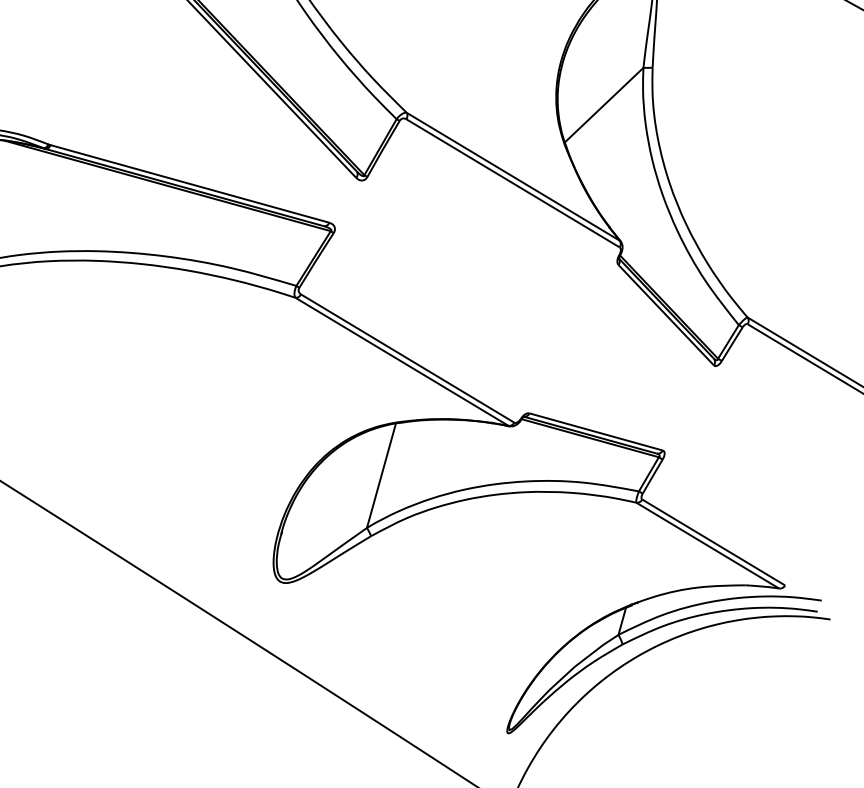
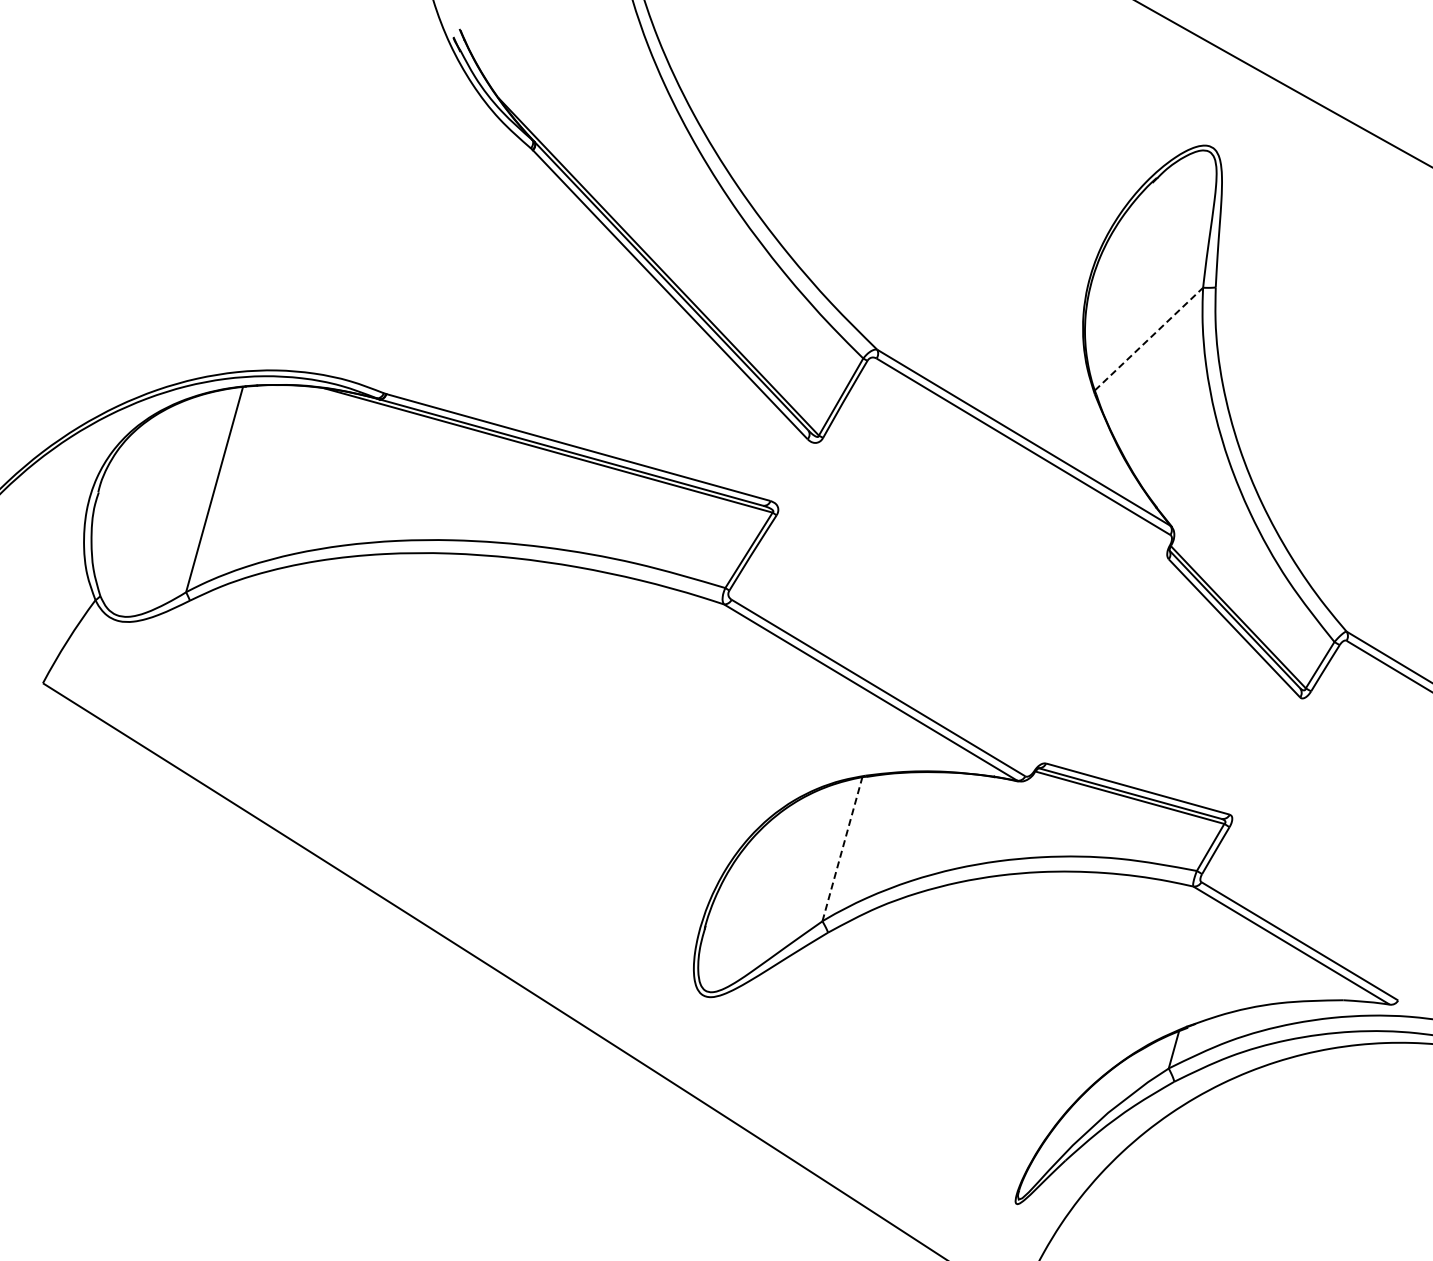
line: (603, 105) -> (1148, 339), solid -> dashed
line: (381, 475) -> (842, 849), solid -> dashed

